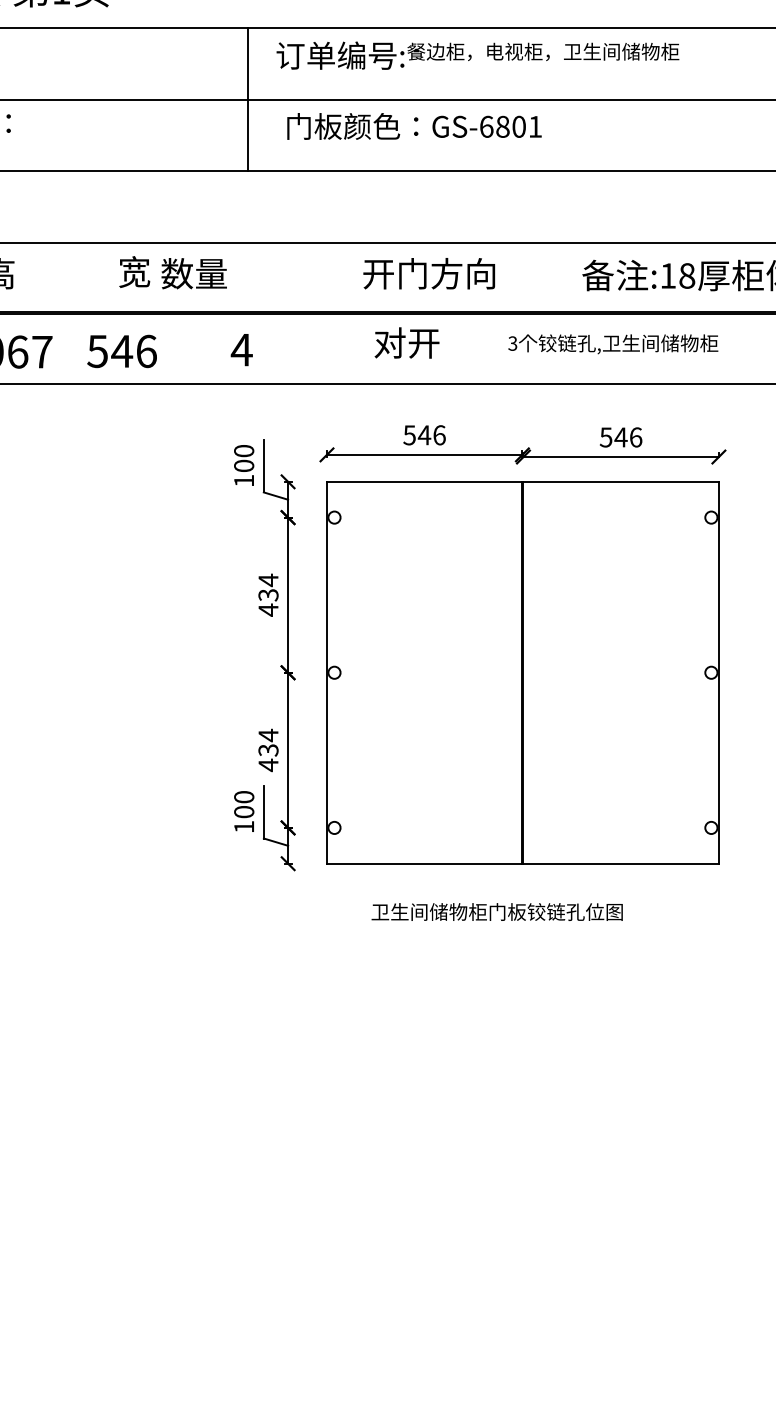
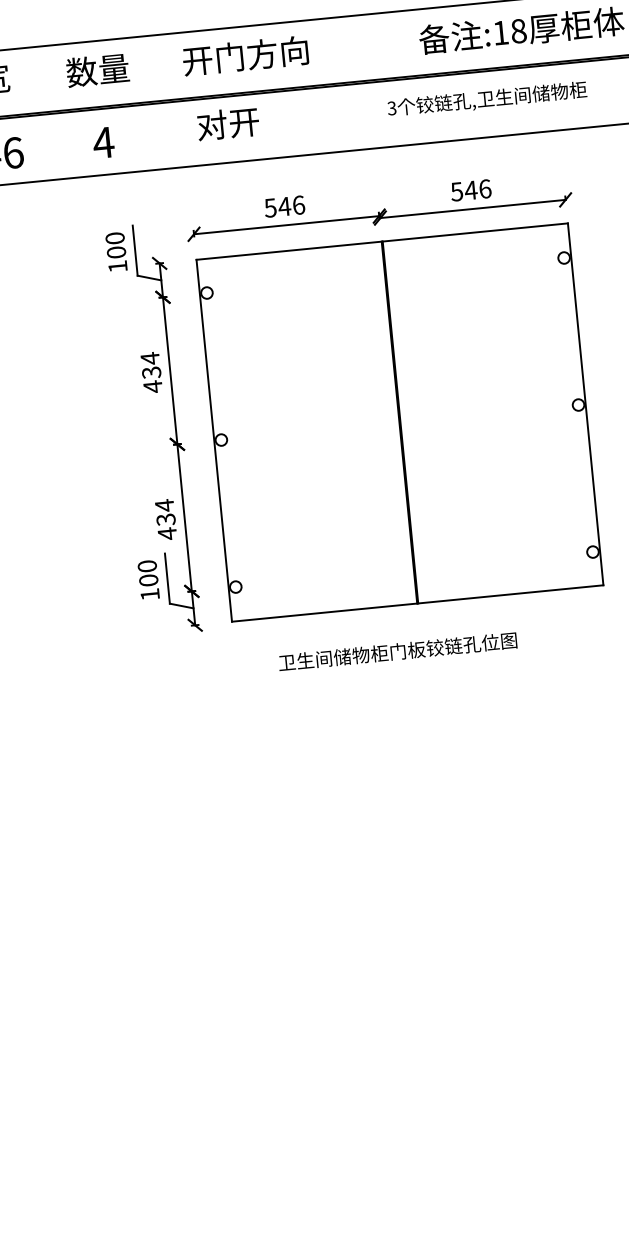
text: (193, 273) -> (97, 70), moved
text: (429, 273) -> (245, 55), moved
text: (406, 342) -> (227, 123), moved
text: (613, 344) -> (487, 99), moved

